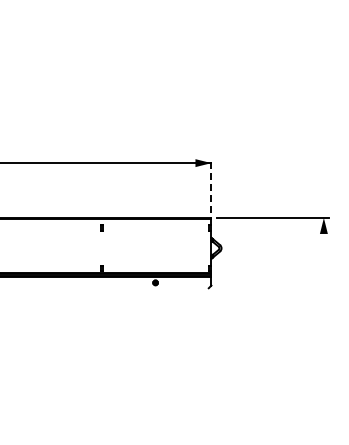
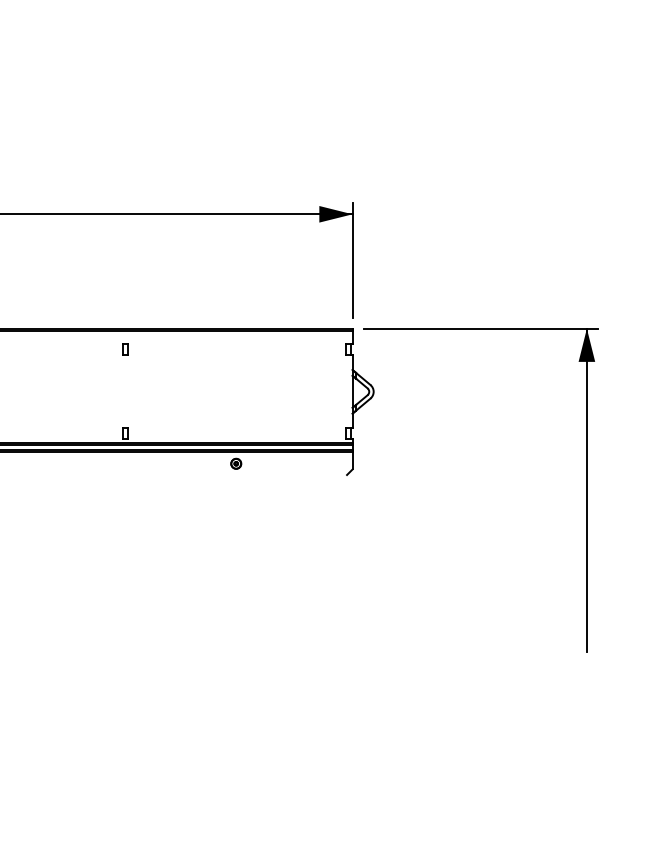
line: (211, 184) -> (352, 258), dashed -> solid
line: (323, 295) -> (586, 490), added

